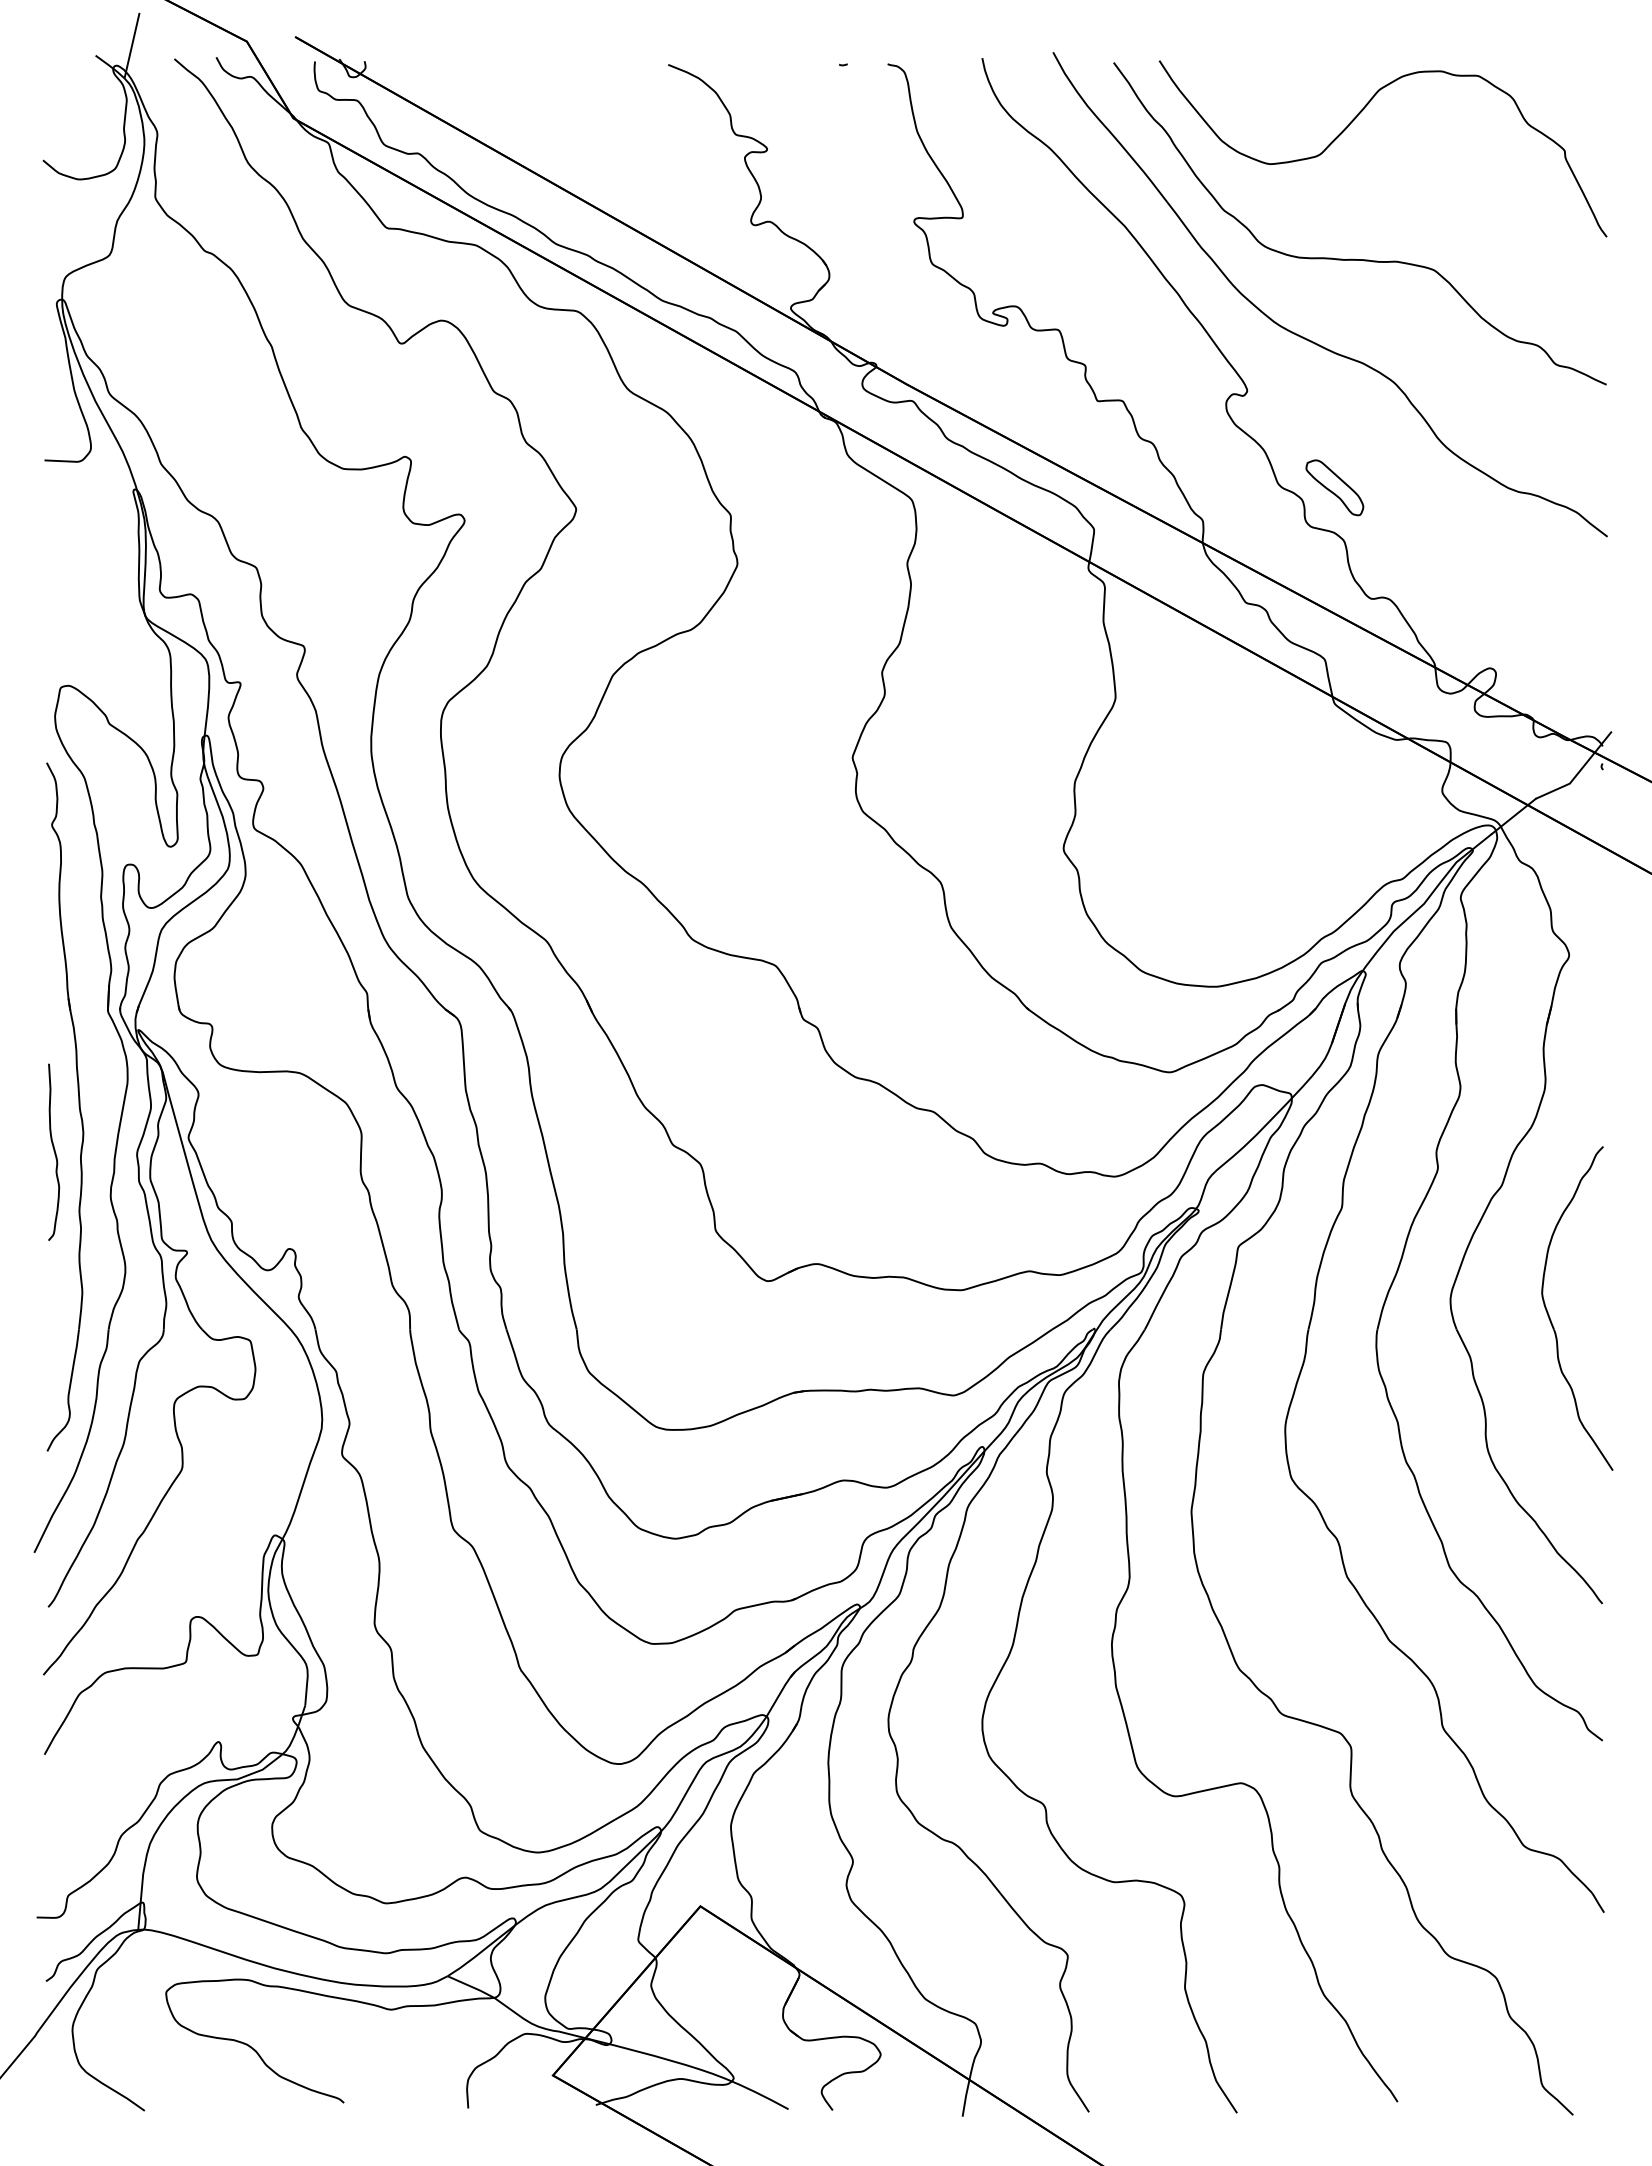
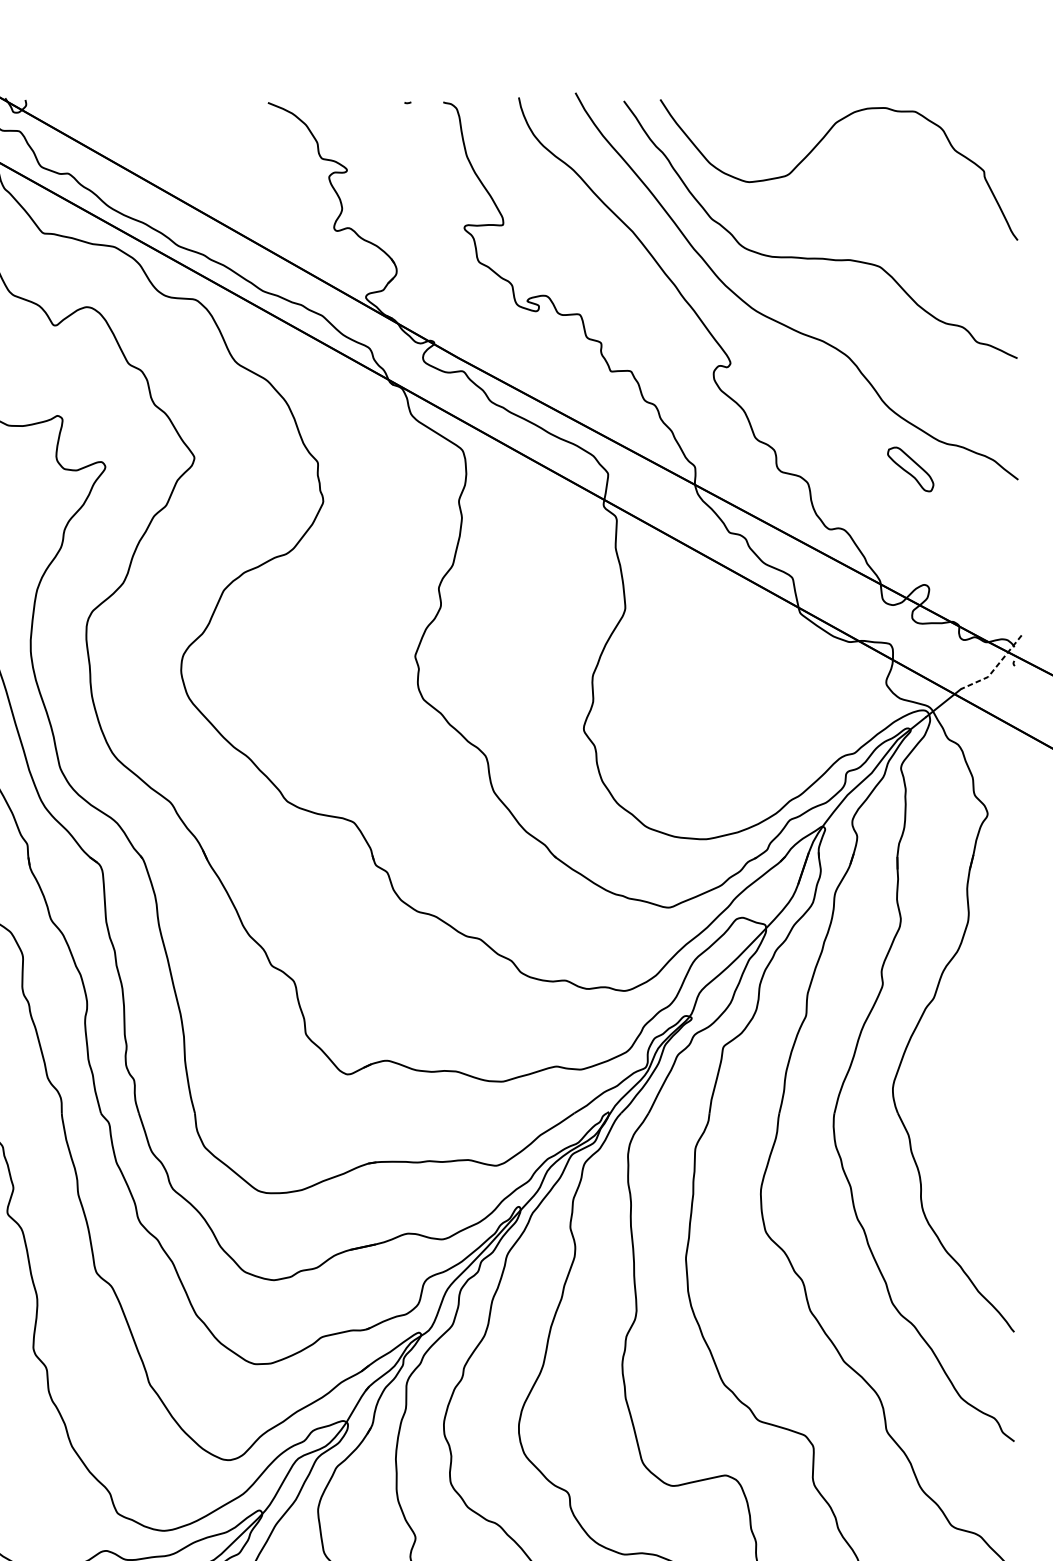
part: (1334, 487) -> (910, 469), moved
line: (1578, 772) -> (995, 668), solid -> dashed
part: (1550, 1317) -> (972, 1103), removed

